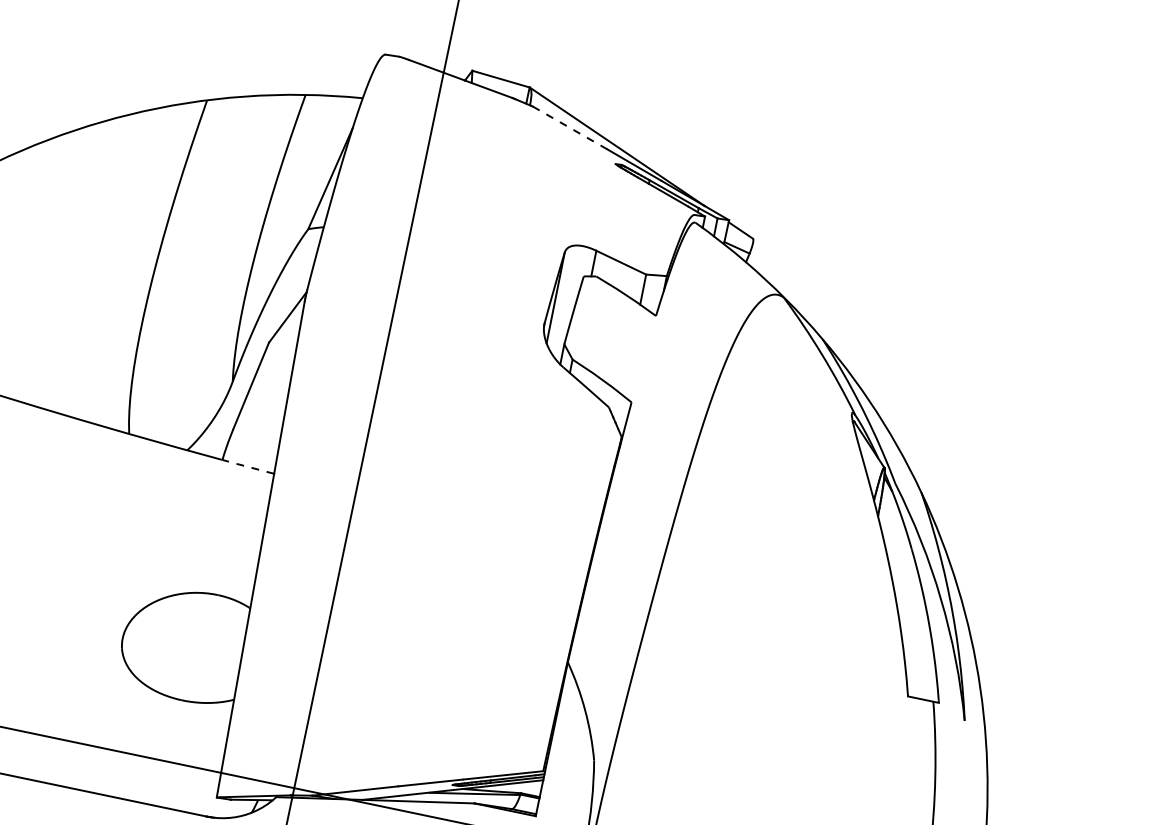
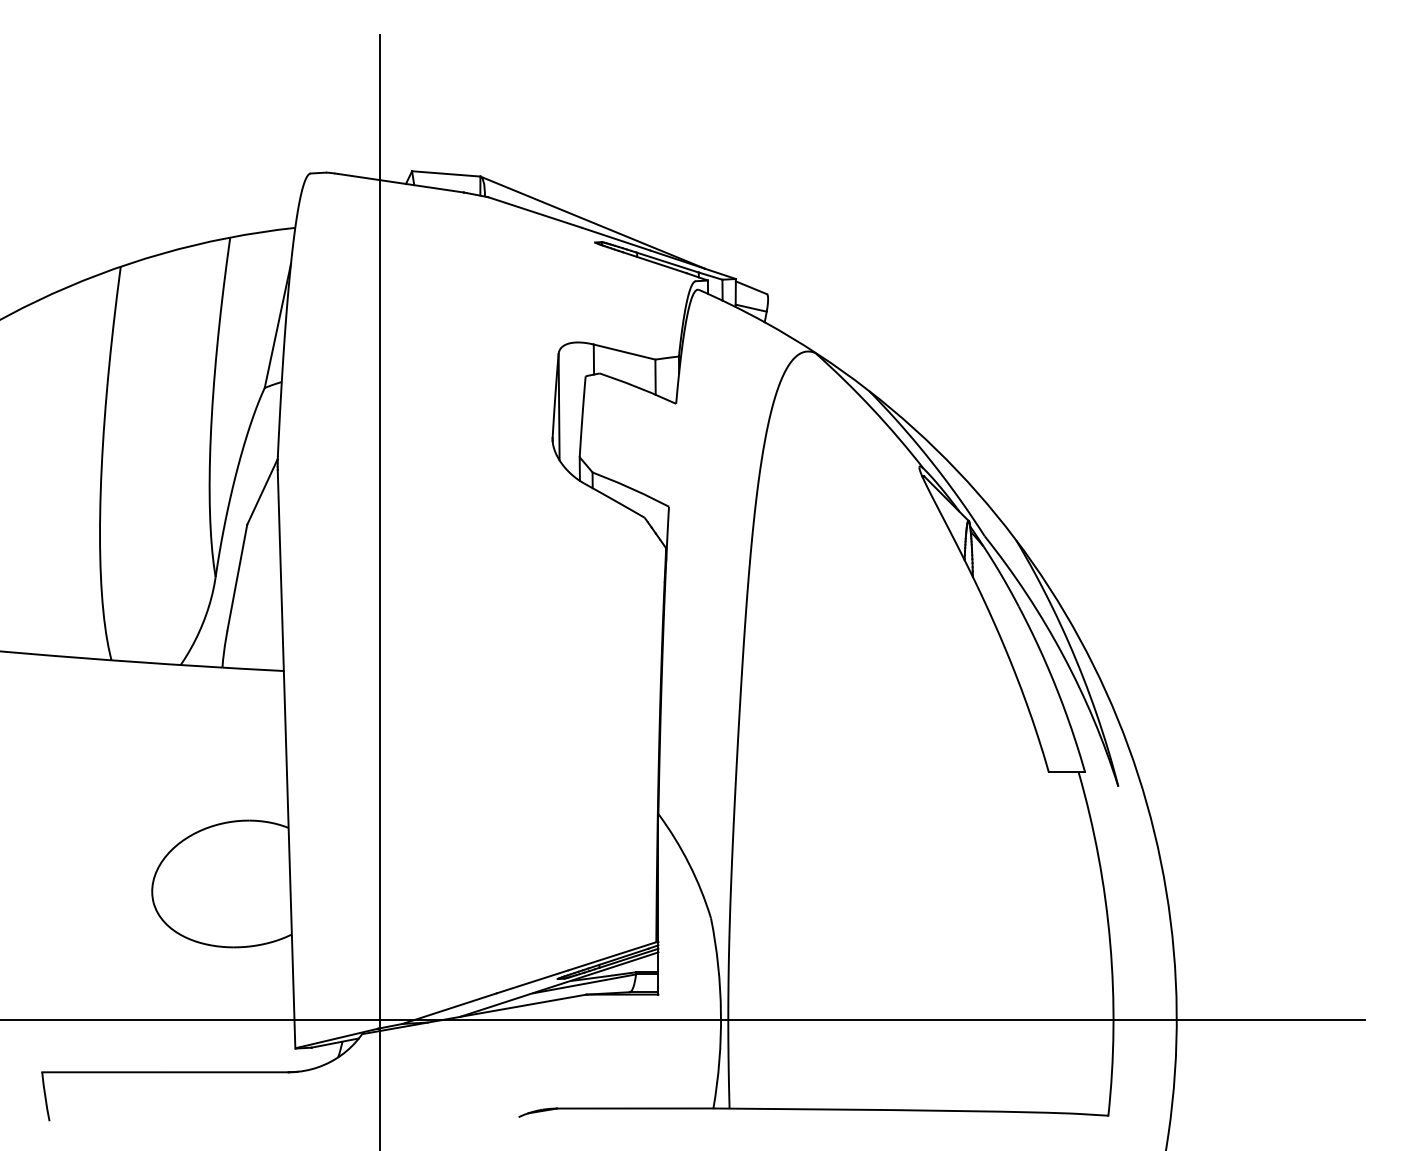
line: (569, 127) -> (534, 212), dashed -> solid
line: (247, 466) -> (252, 669), dashed -> solid

